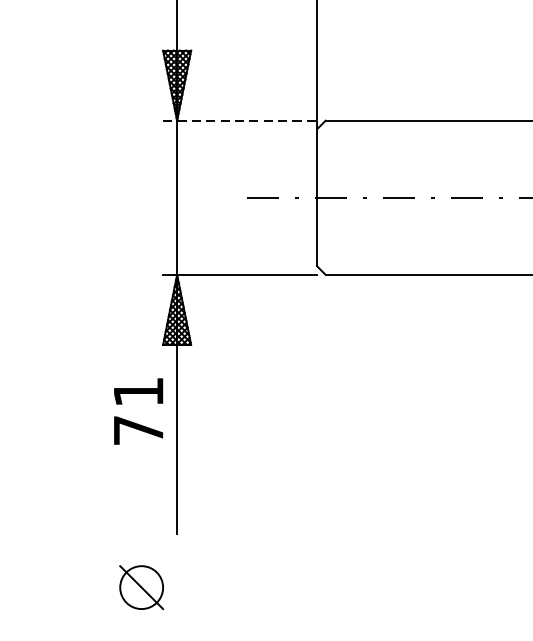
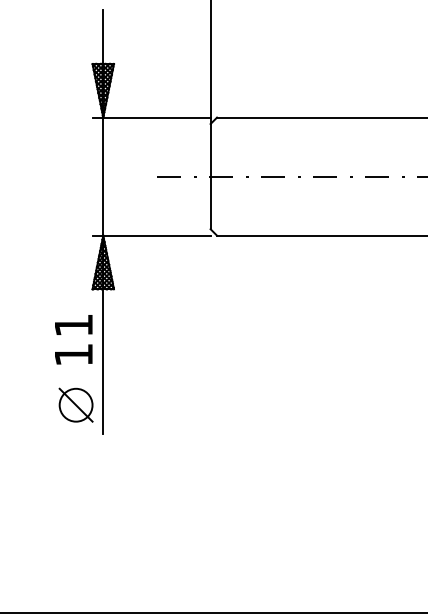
line: (241, 120) -> (152, 117), dashed -> solid
text: (138, 429) -> (73, 354), 71 -> 11
part: (140, 586) -> (75, 404), moved

